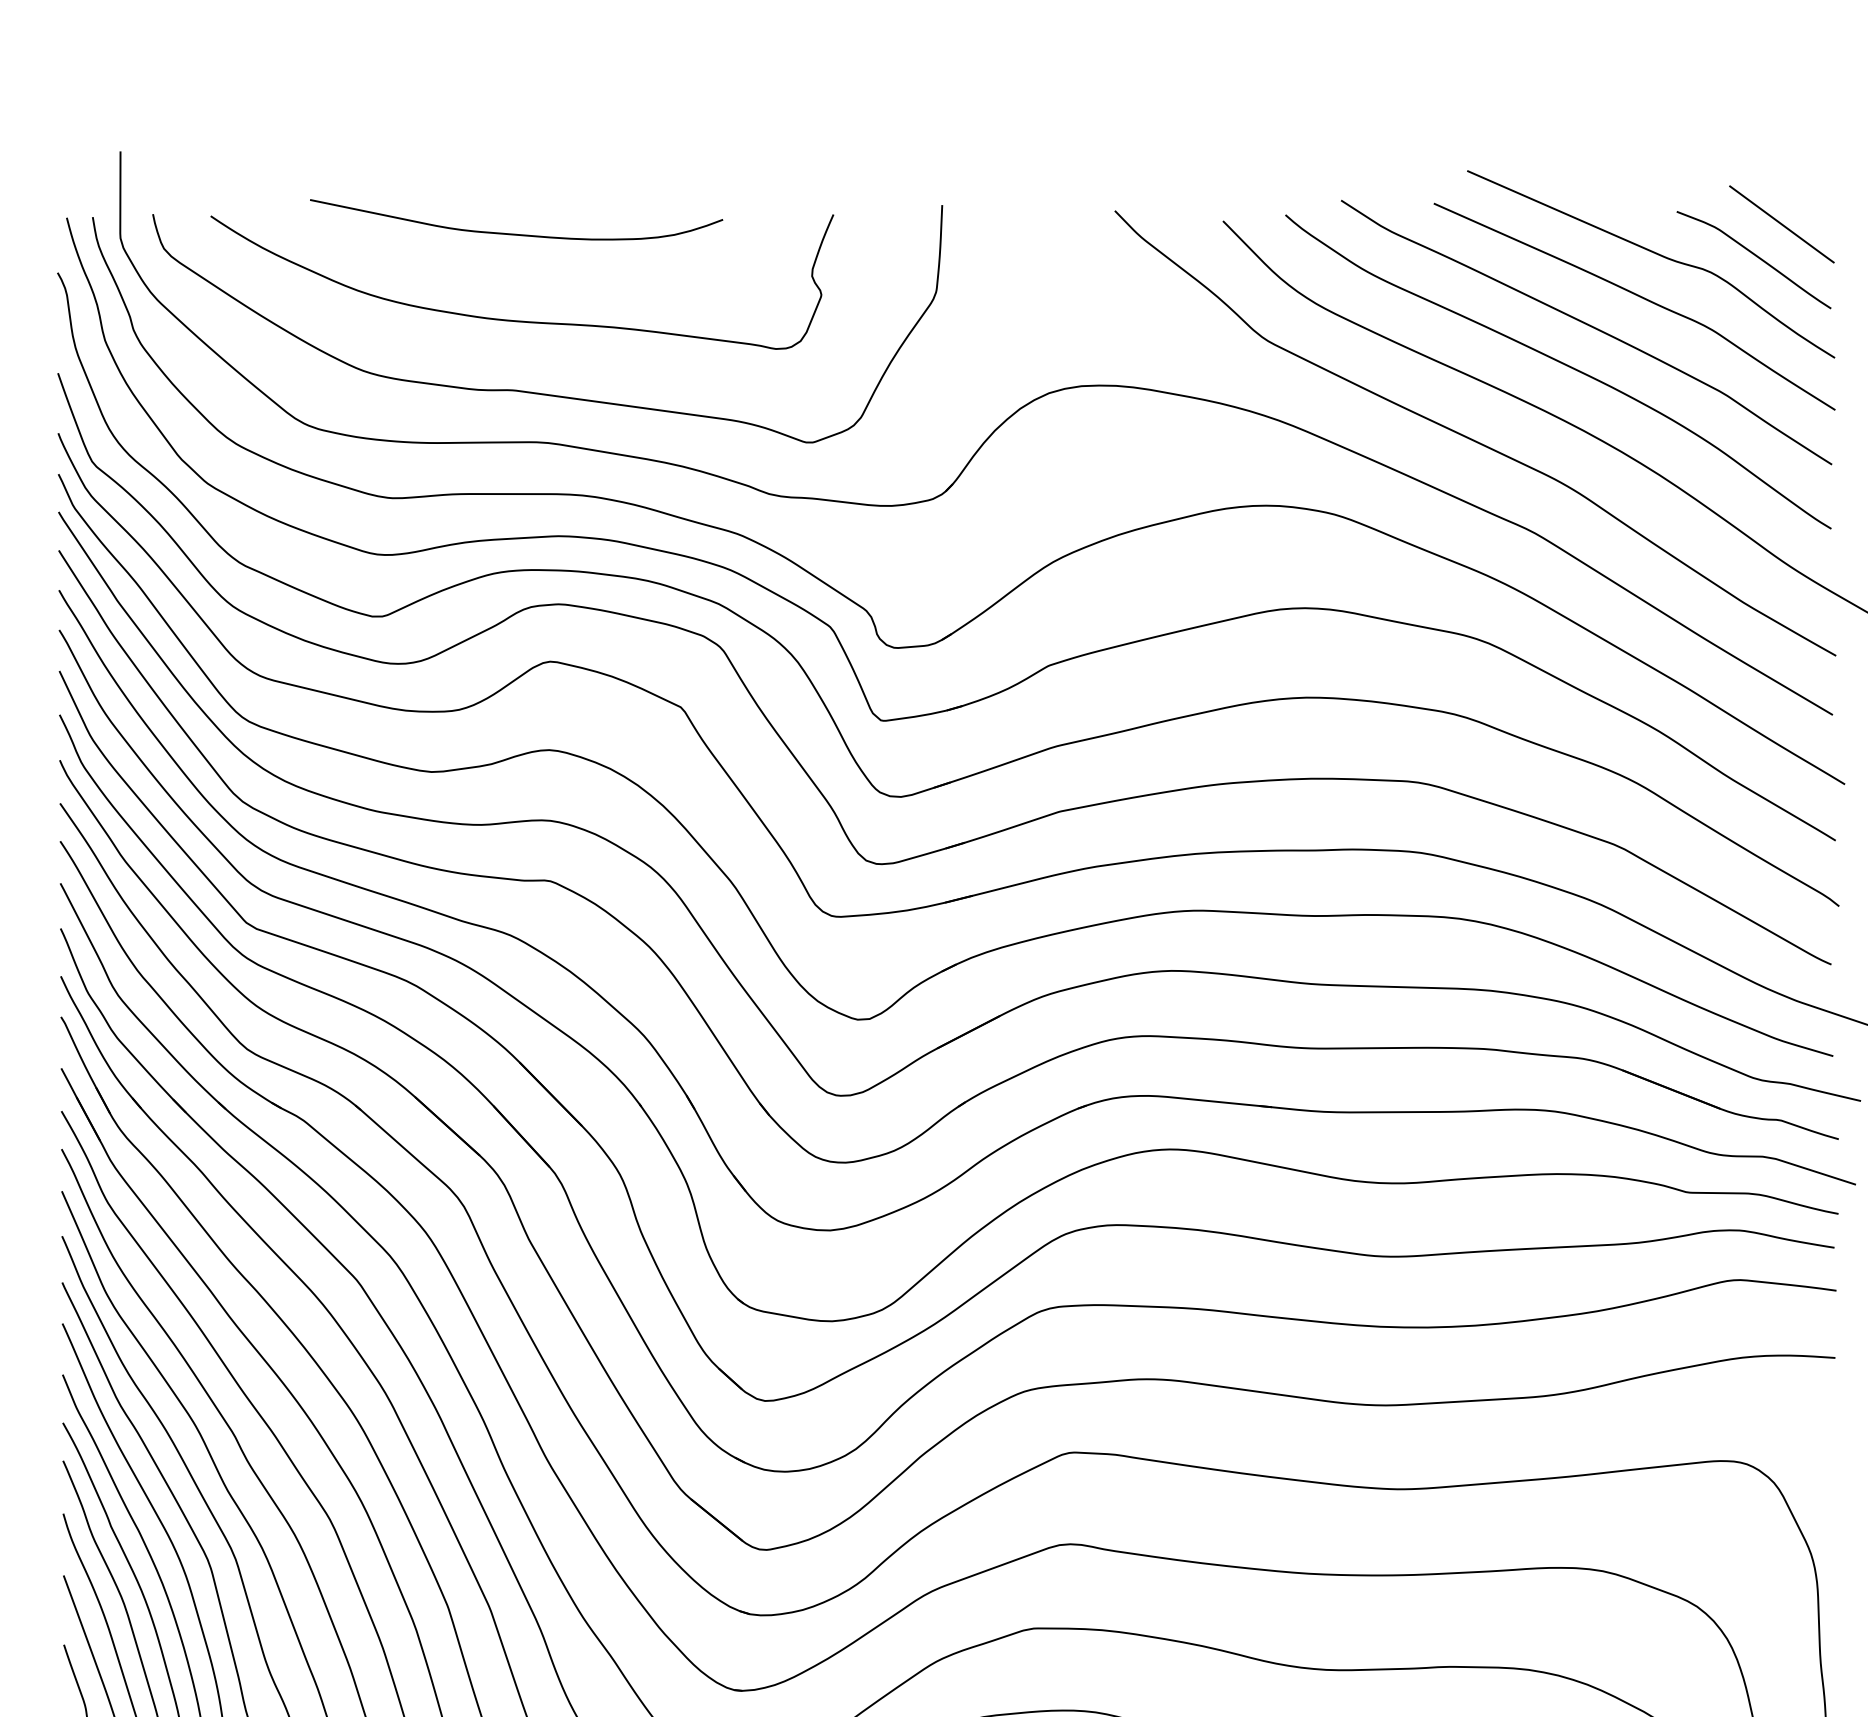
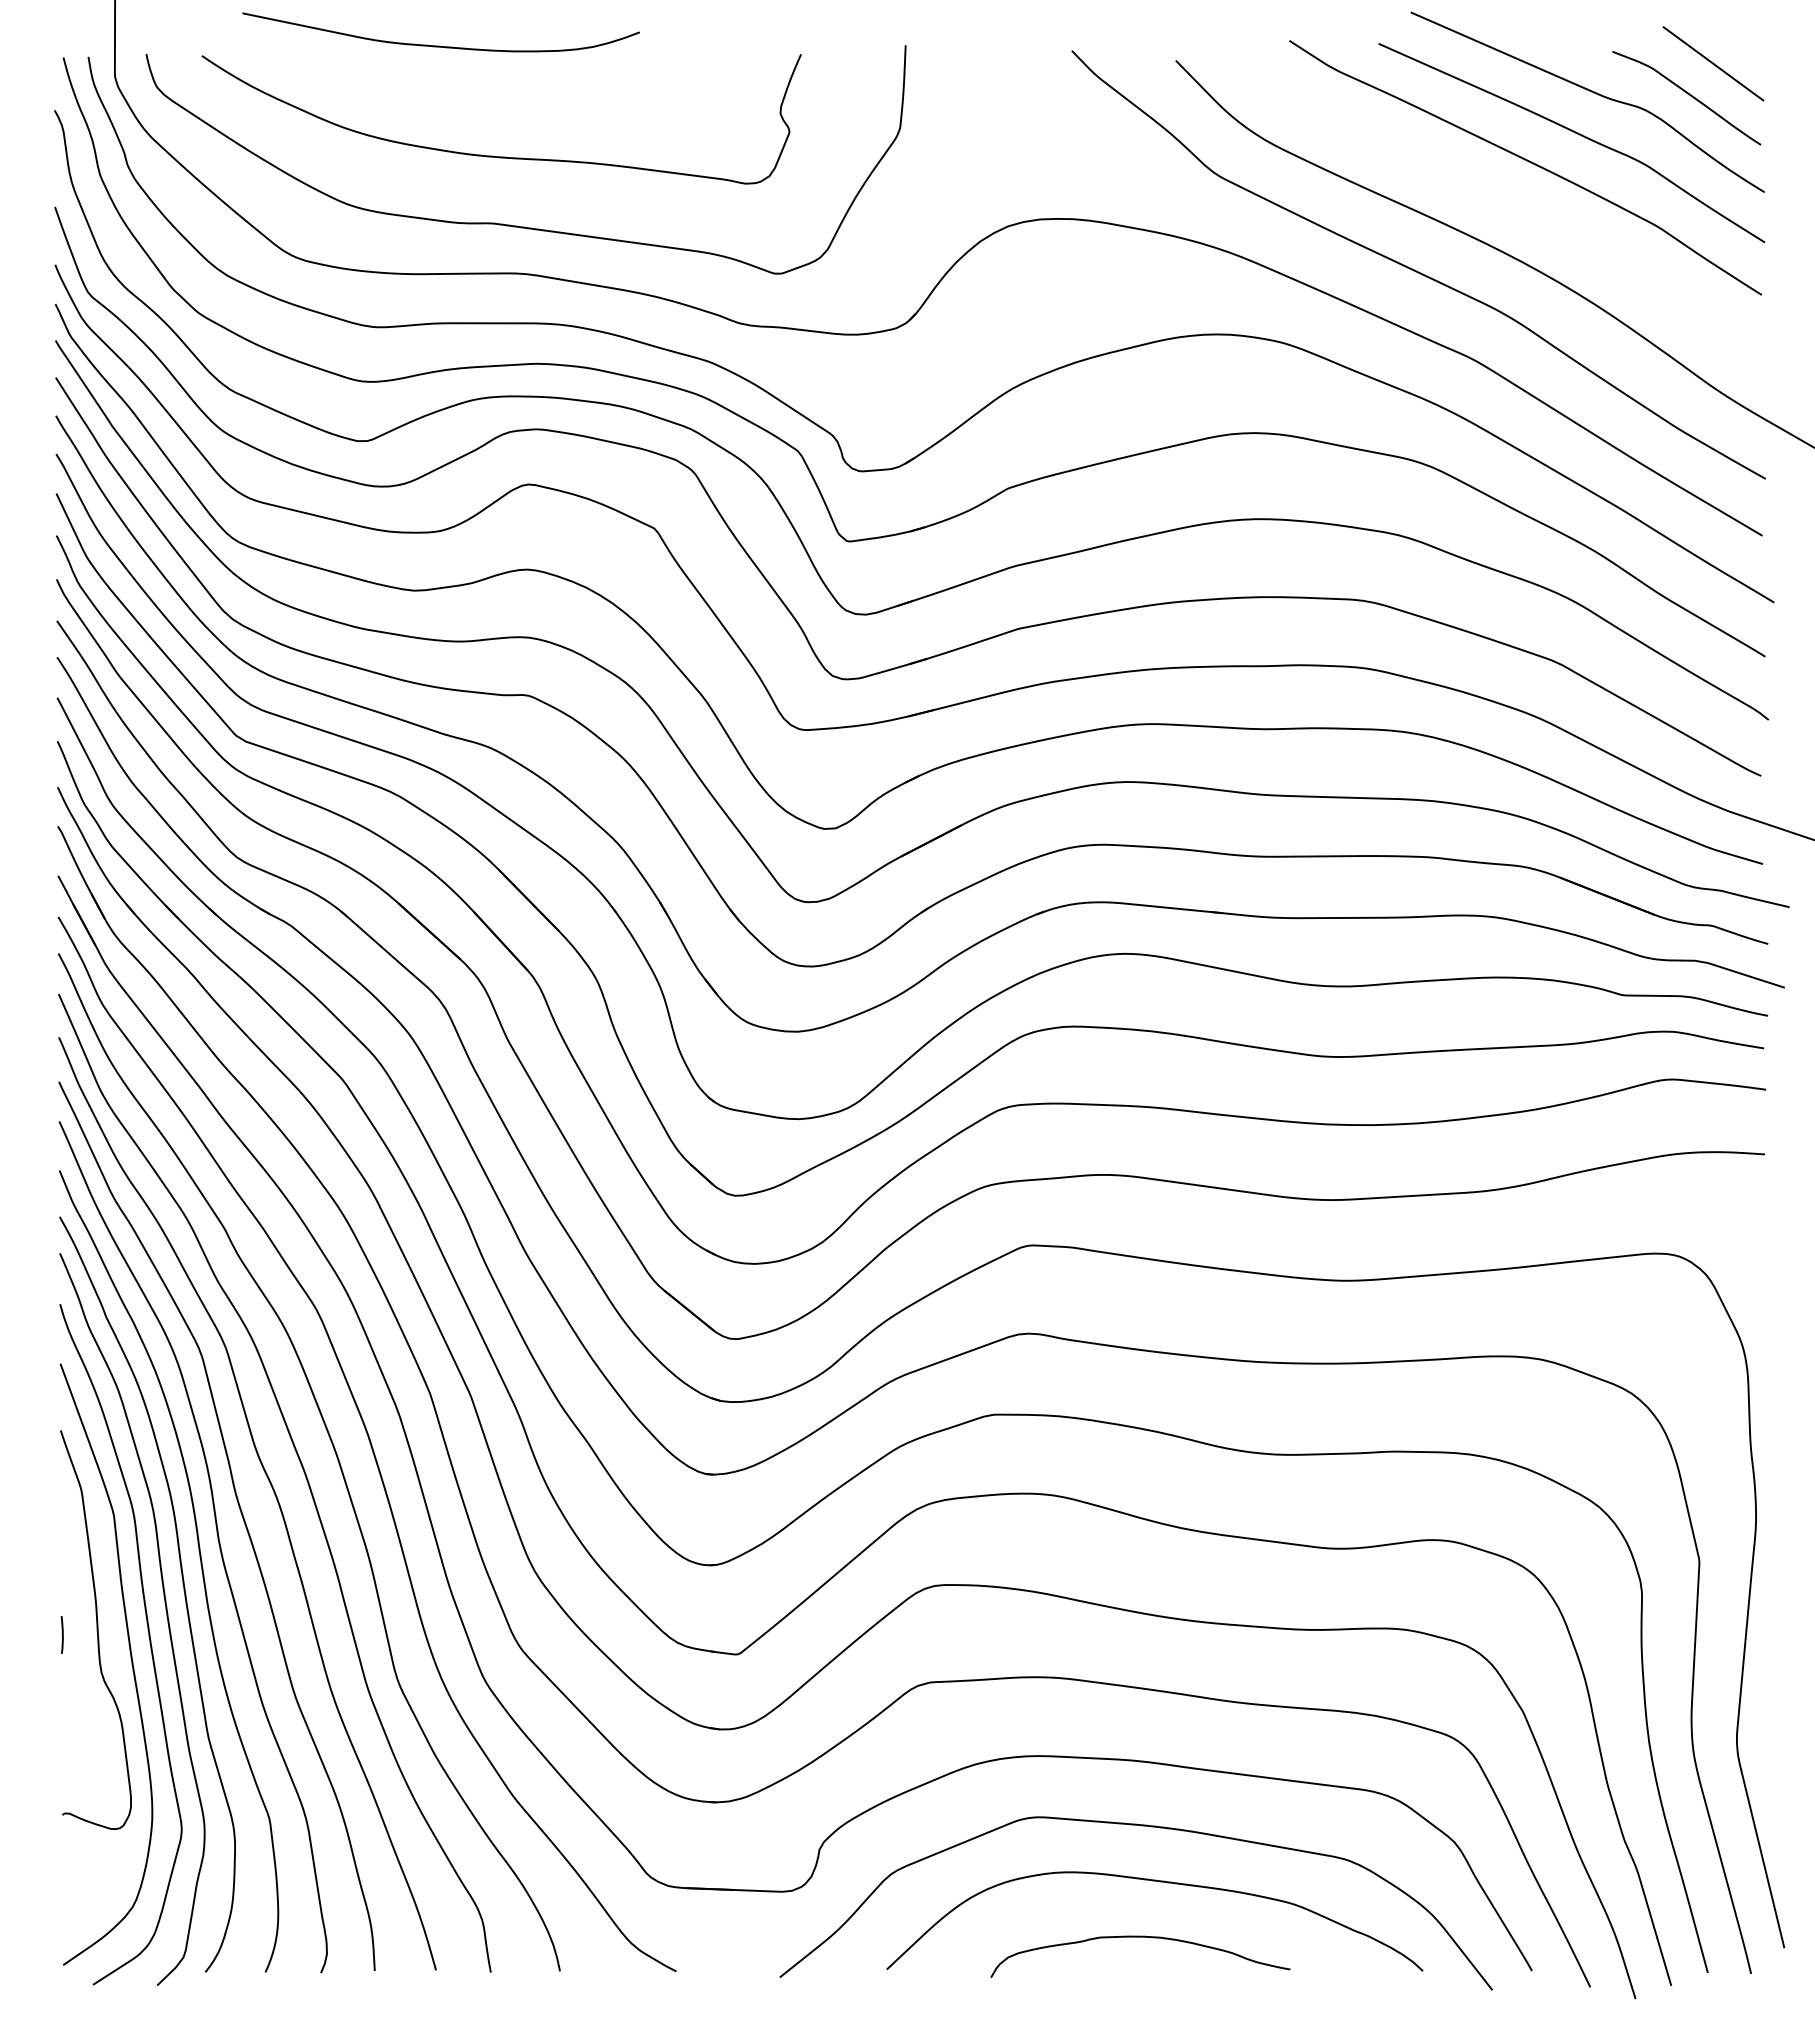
curve: (515, 233) -> (440, 45), moved
curve: (1562, 364) -> (1502, 198), removed

